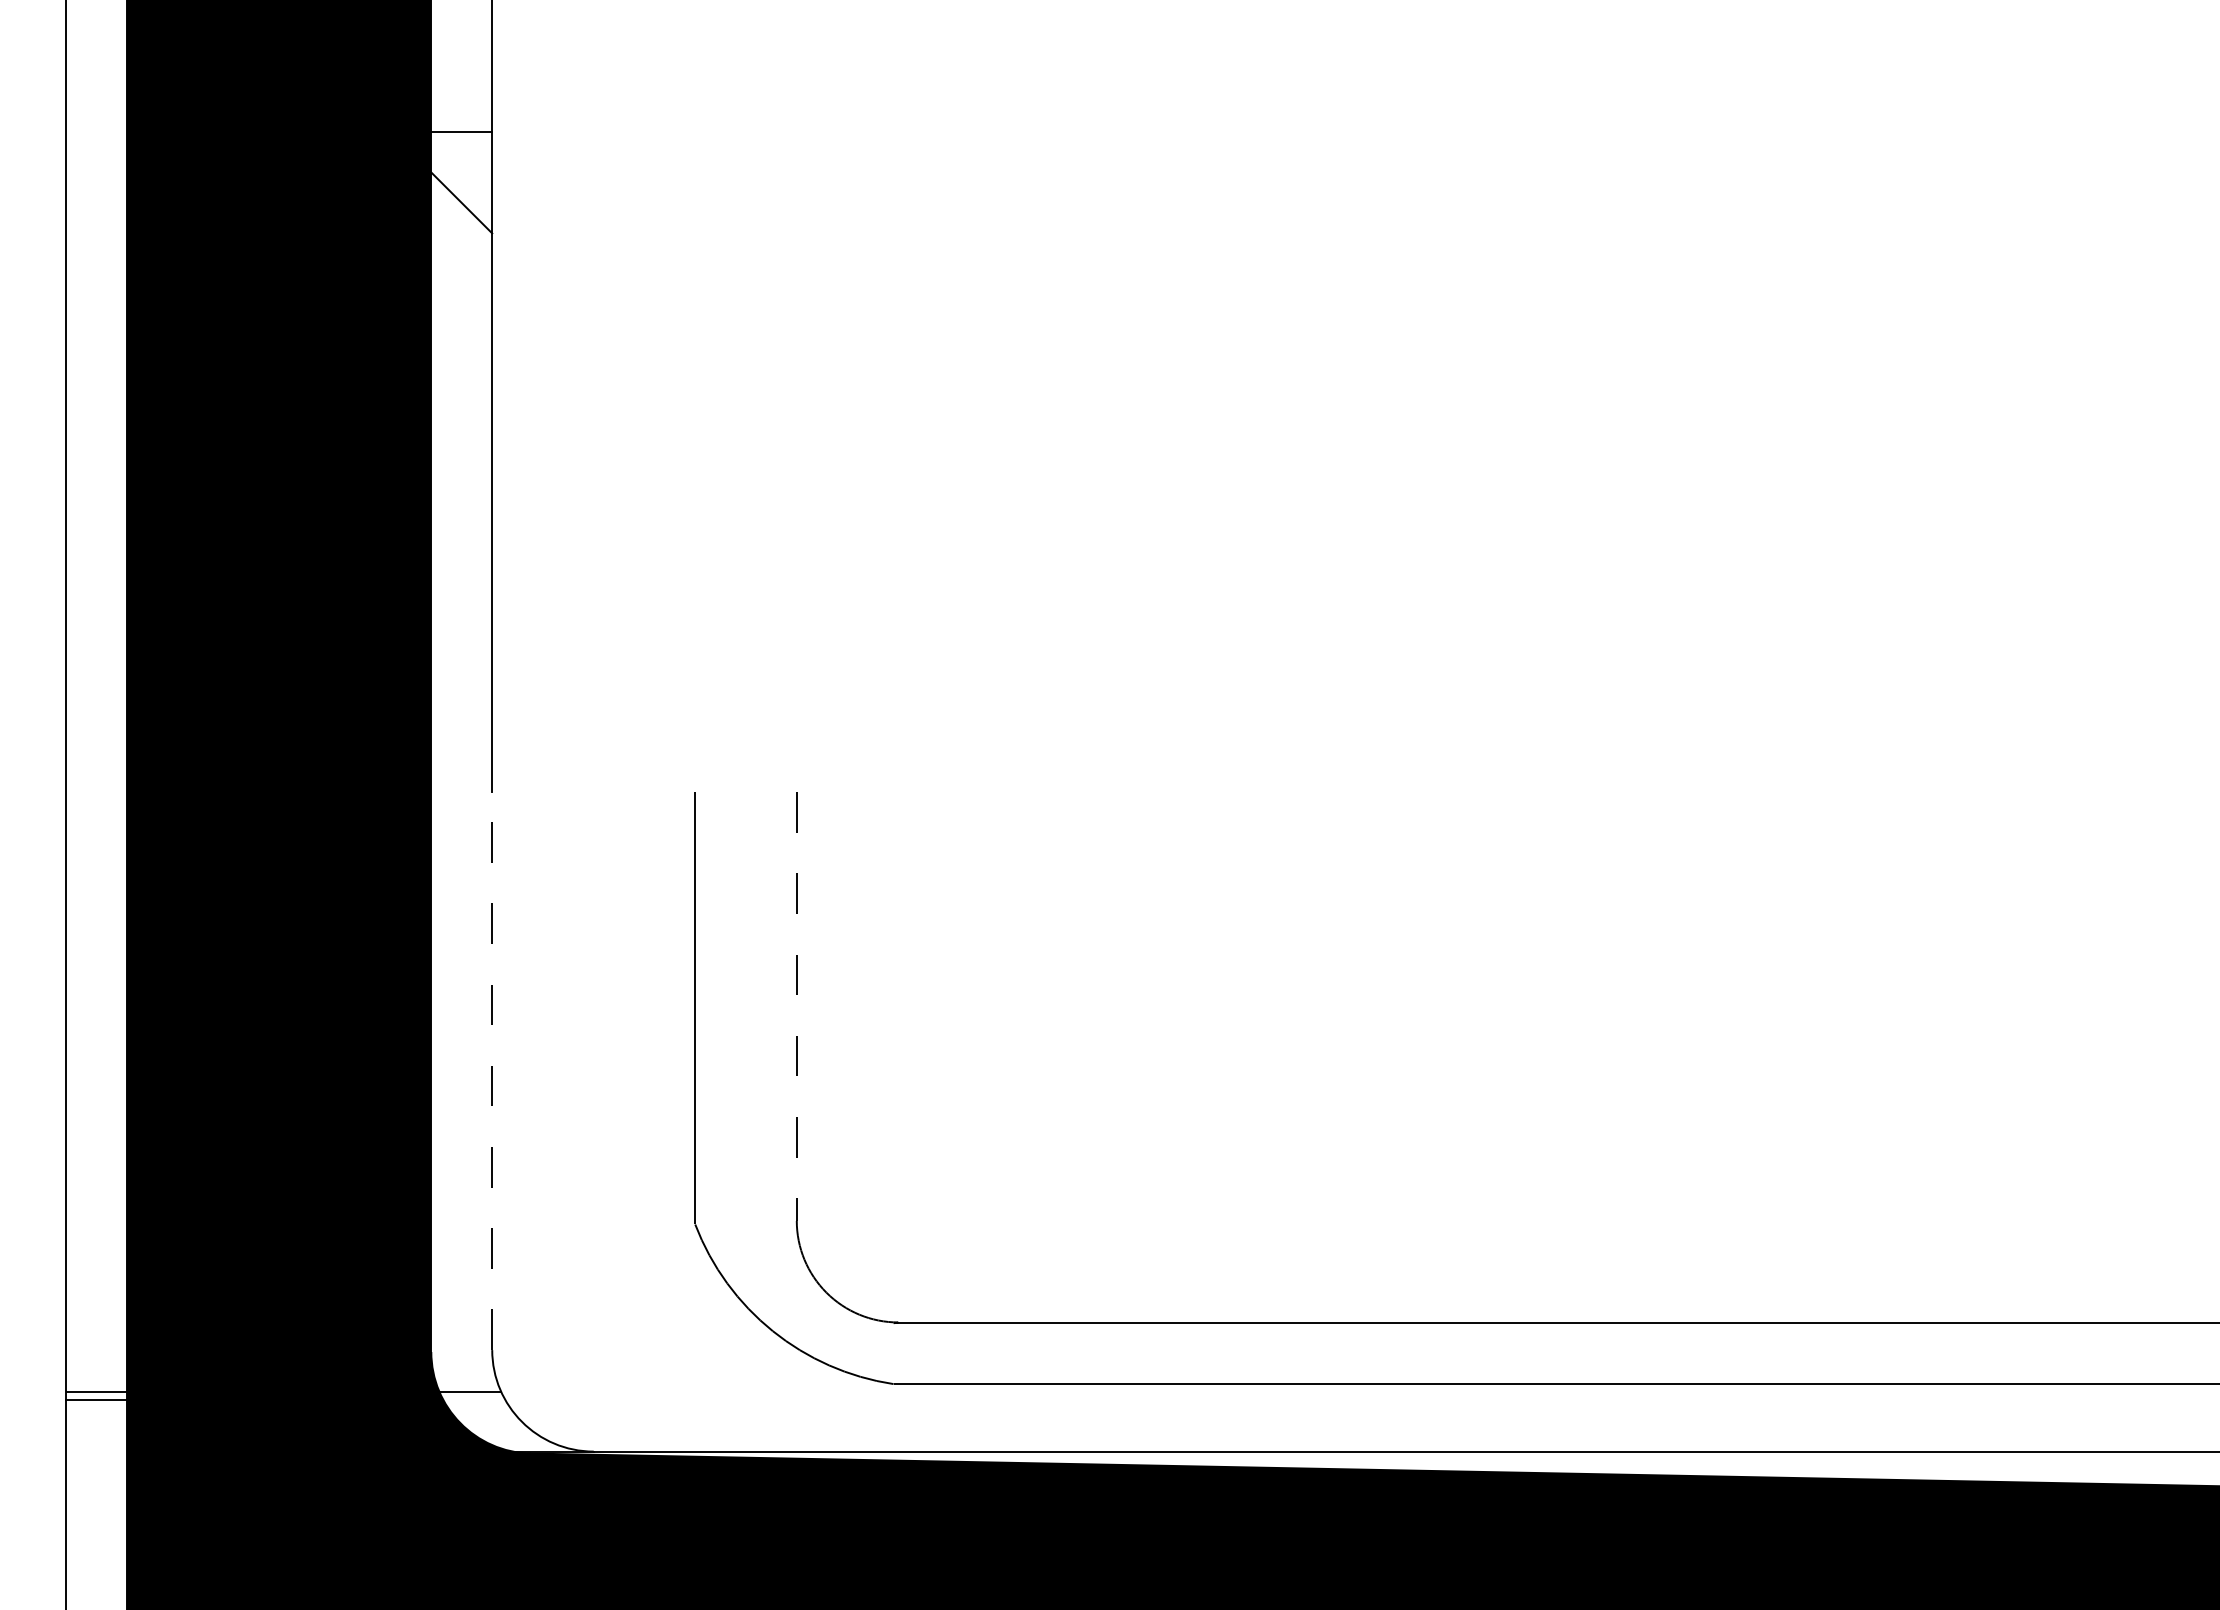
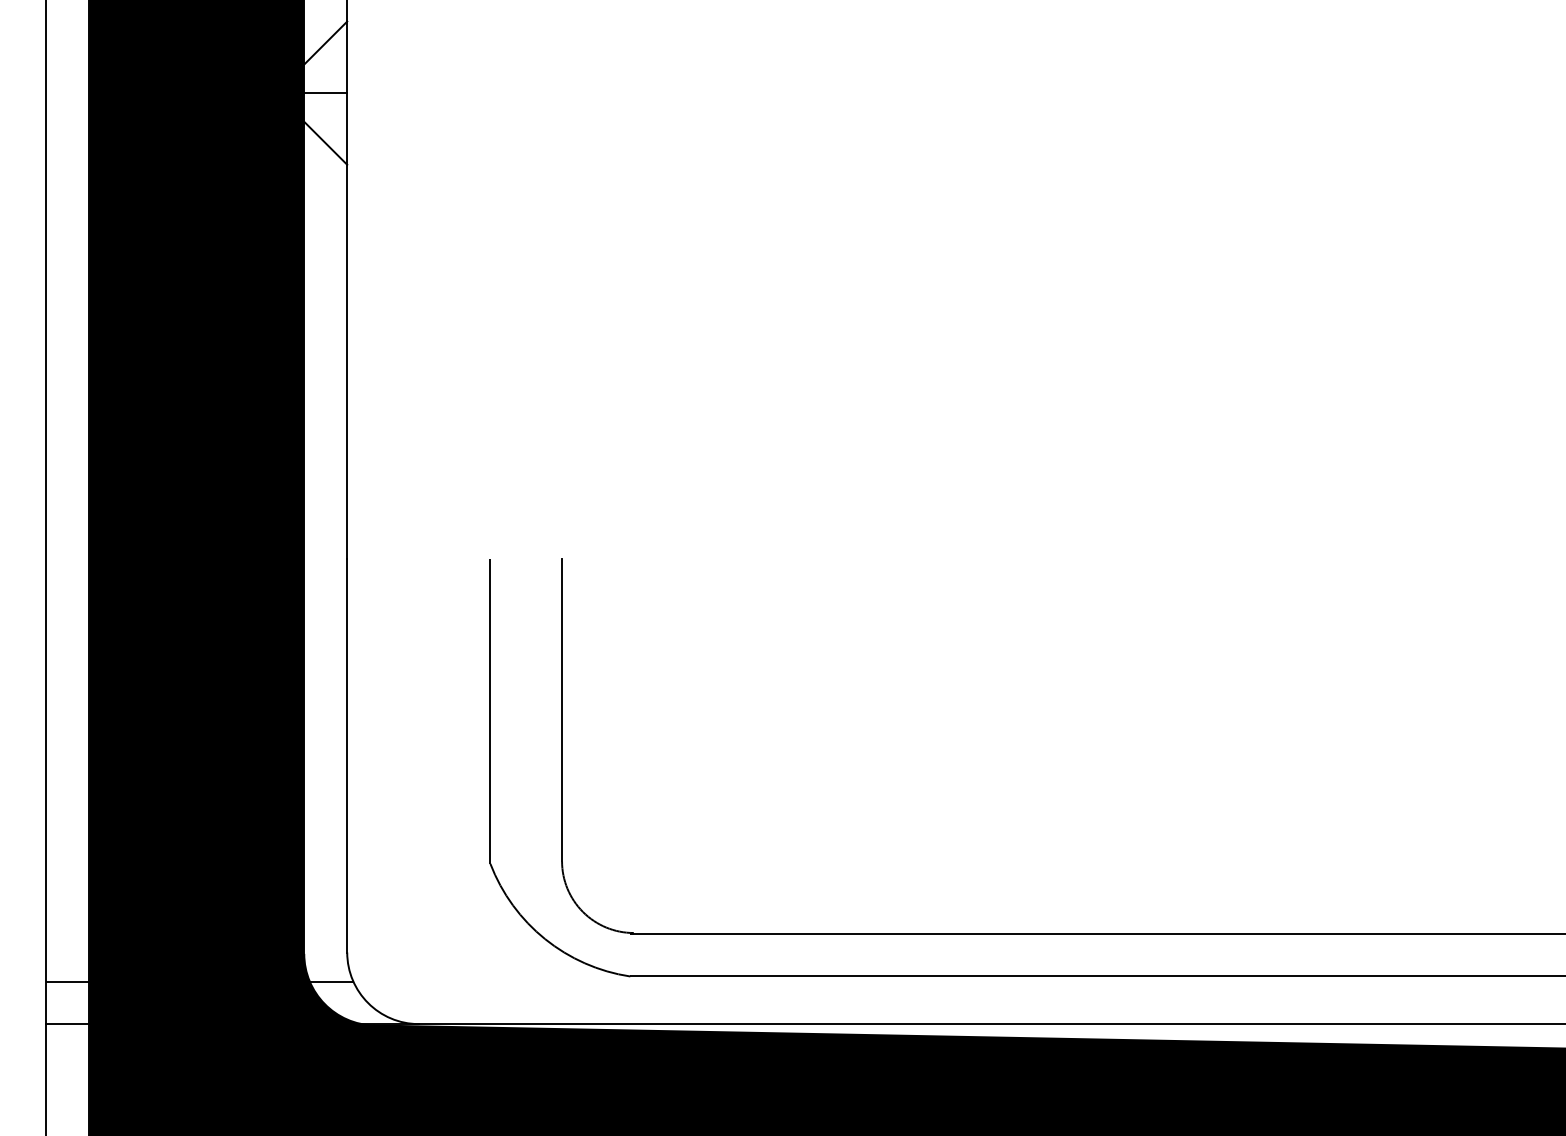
line: (461, 60) -> (325, 42), added
line: (796, 1007) -> (561, 710), dashed -> solid
line: (492, 1071) -> (347, 755), dashed -> solid
line: (95, 1399) -> (67, 1024), moved

